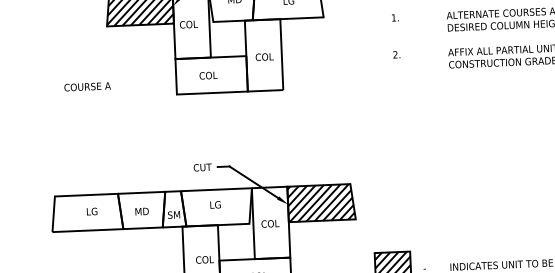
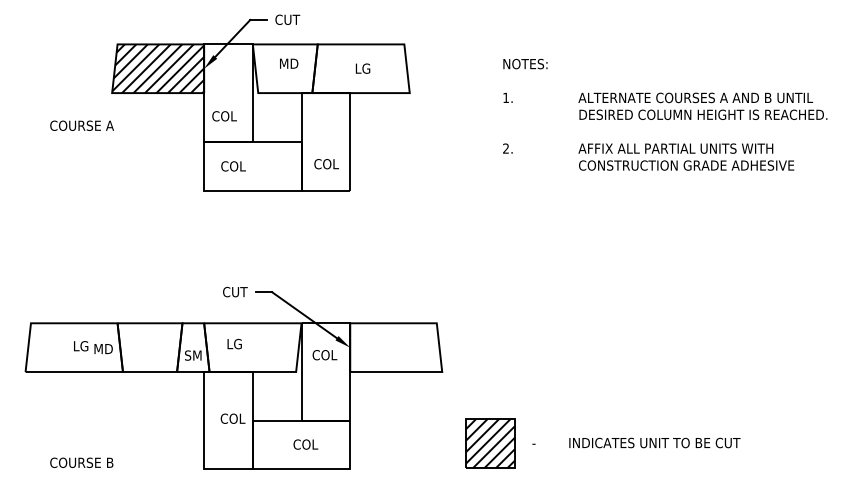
text: (188, 24) -> (224, 116), moved
text: (264, 57) -> (326, 164), moved
text: (208, 75) -> (233, 166), moved
text: (87, 86) -> (81, 125), moved
hatch: (321, 202) -> (395, 347), removed
text: (215, 204) -> (234, 343), moved
text: (141, 211) -> (103, 348), moved
text: (270, 224) -> (324, 355), moved

